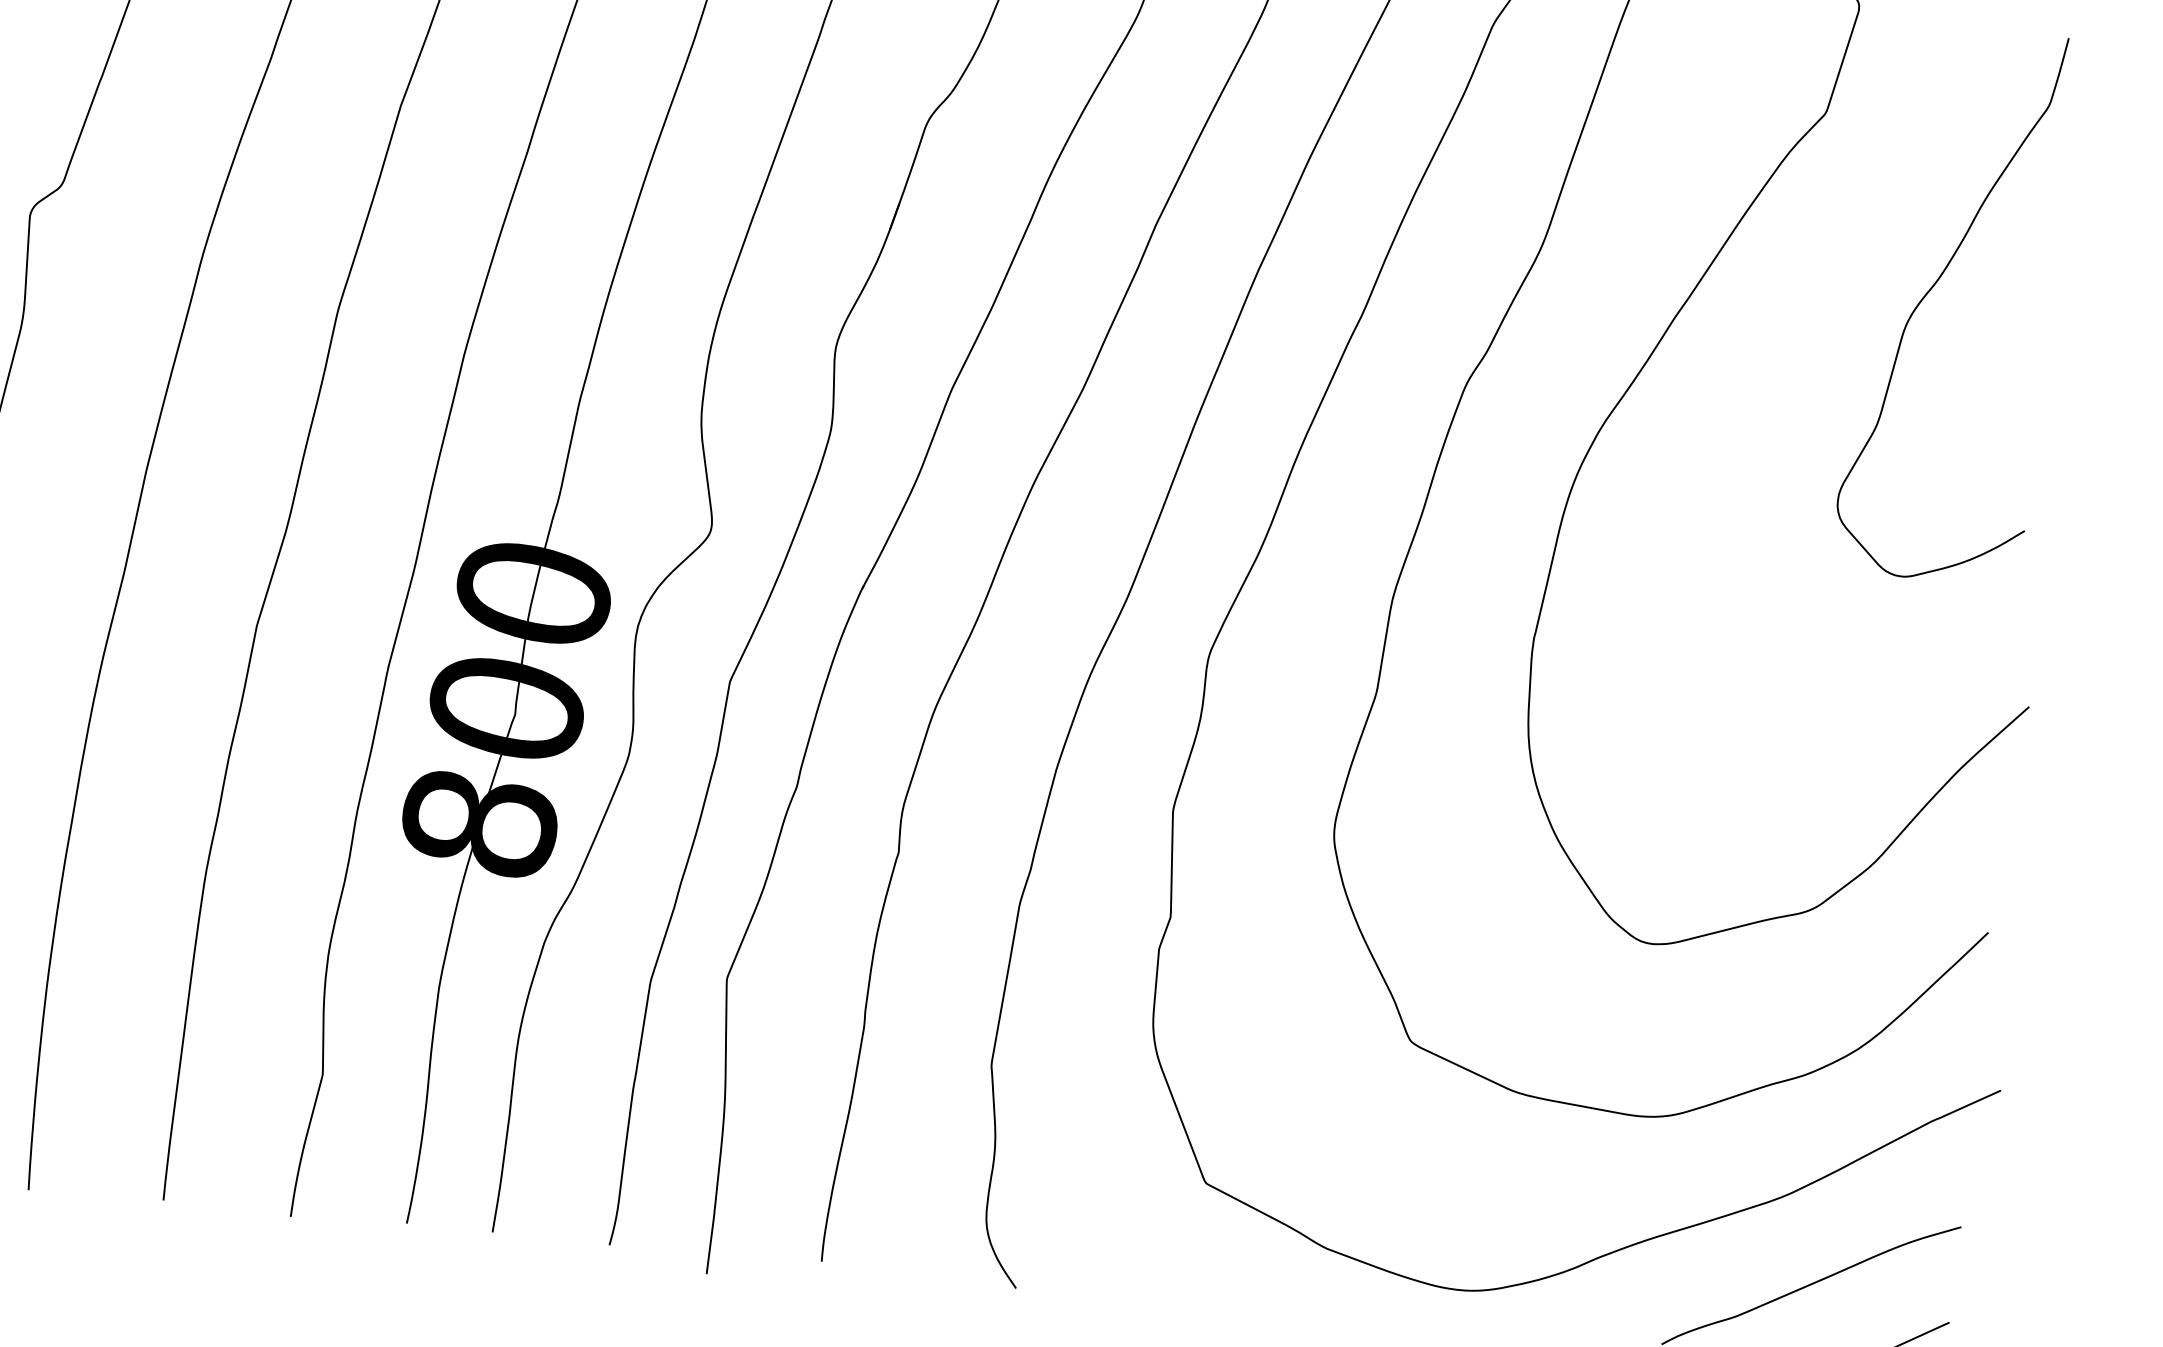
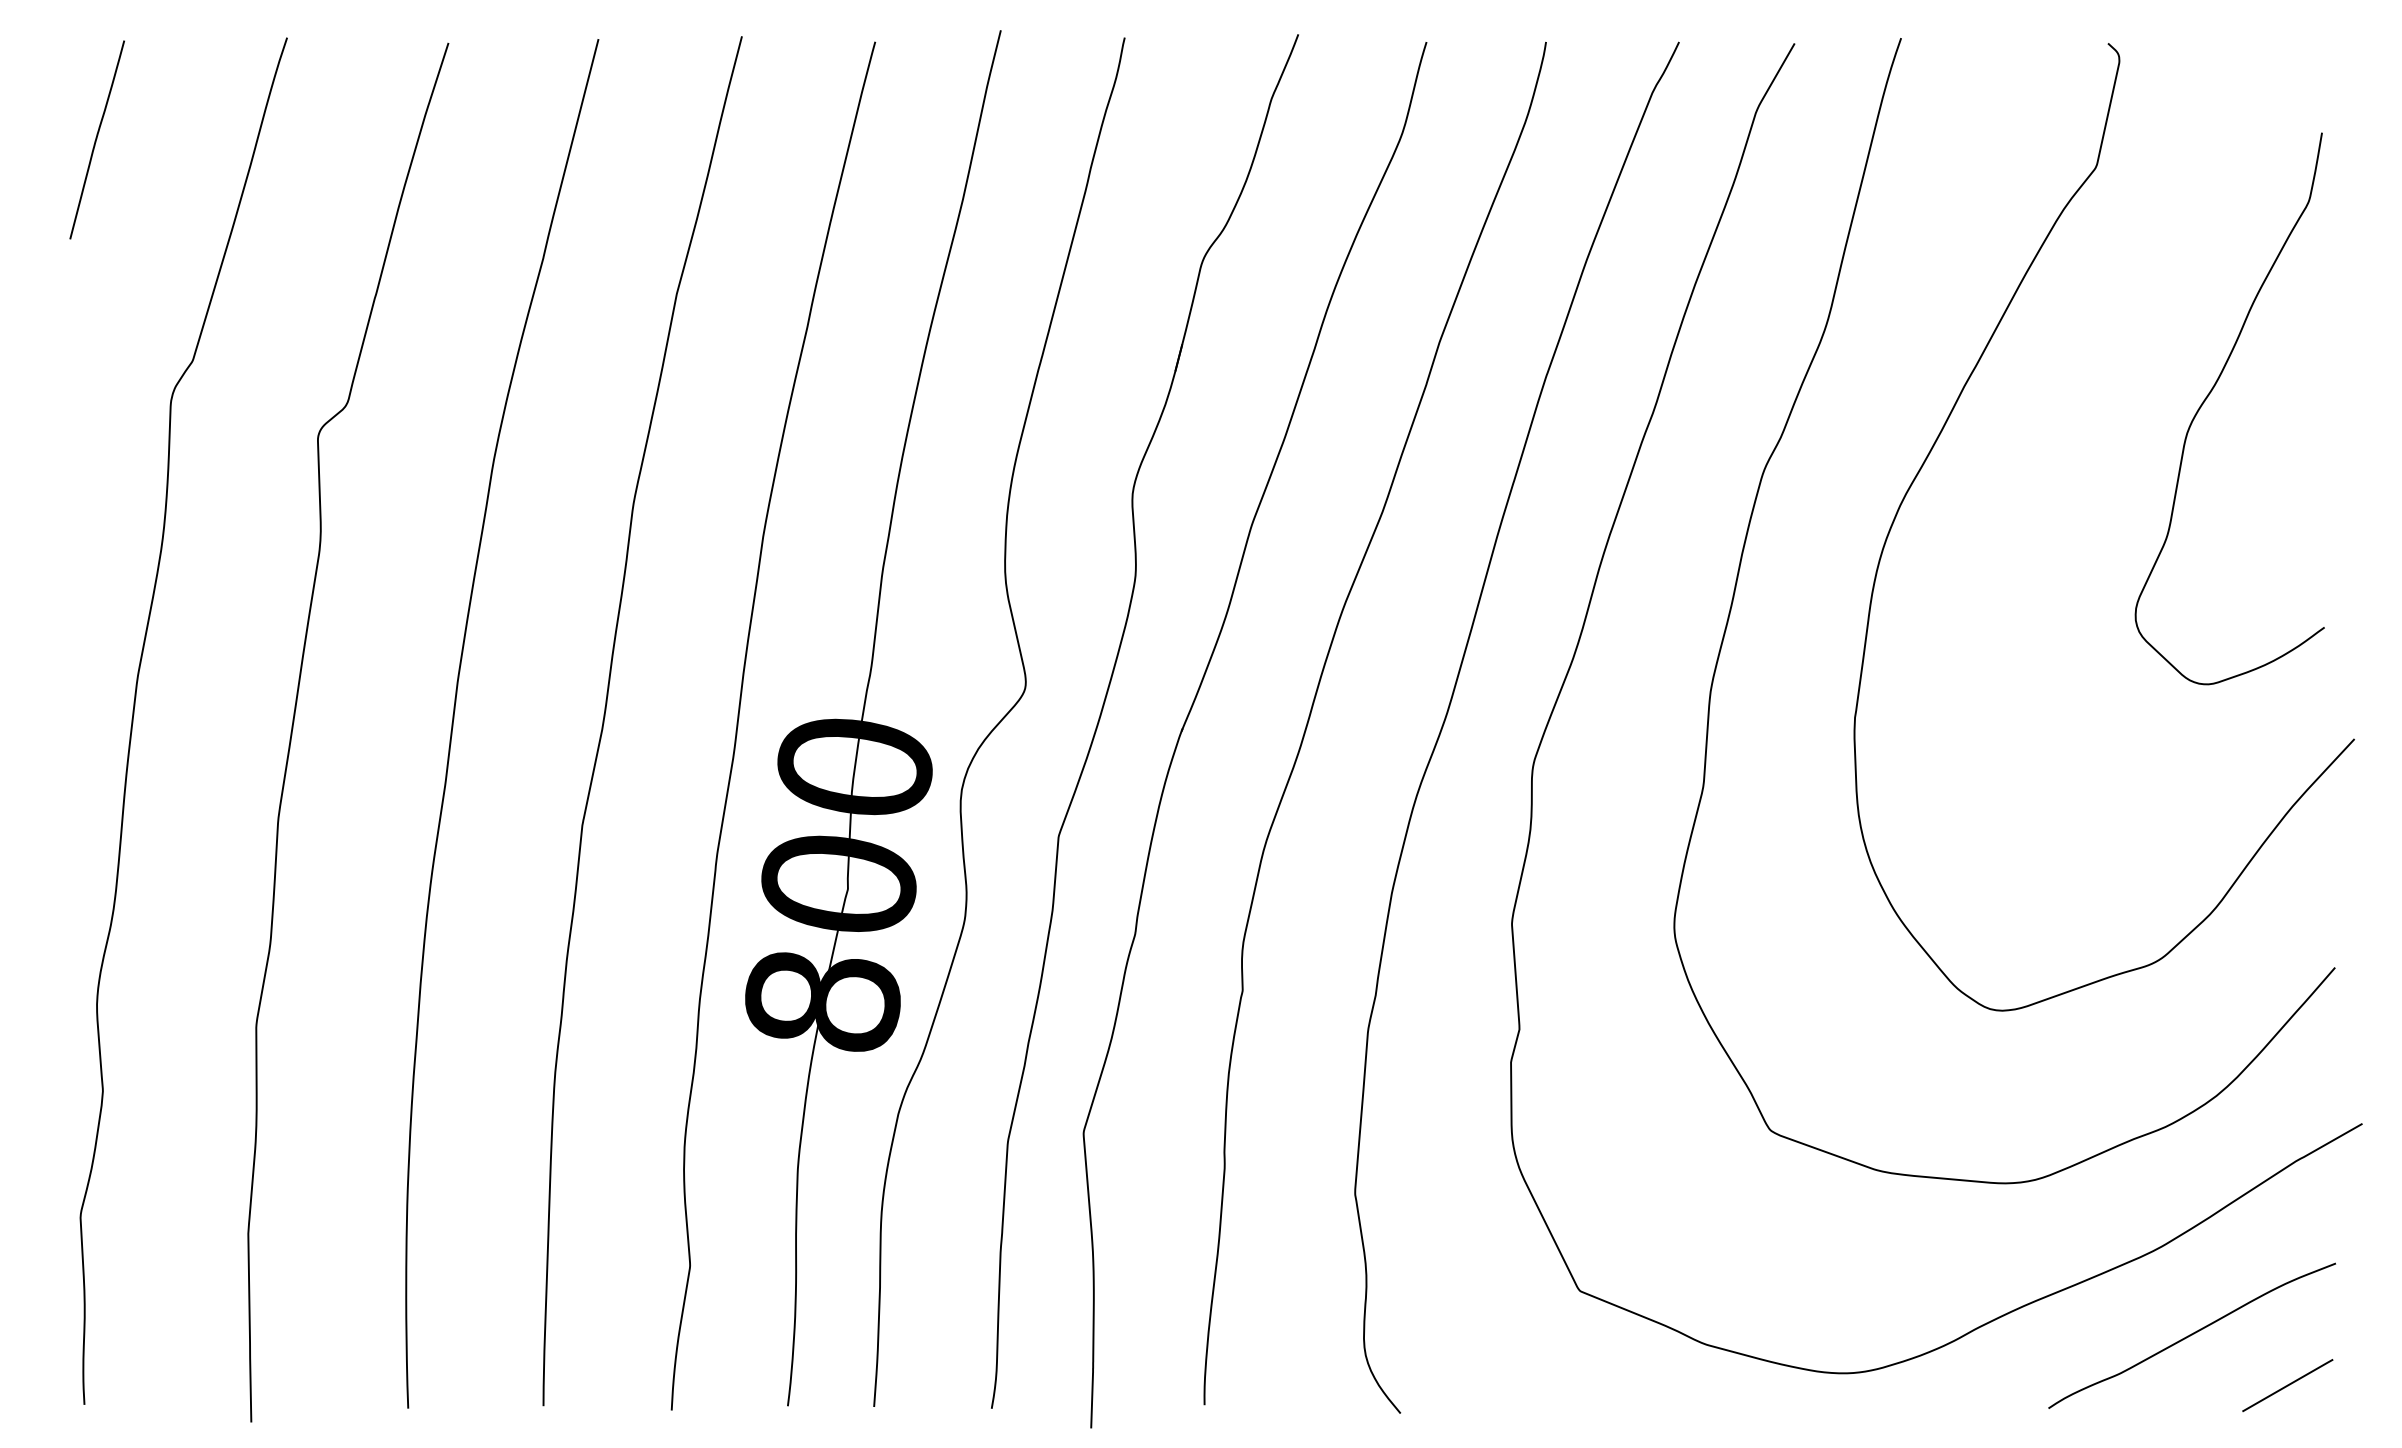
curve: (1932, 289) -> (2209, 395), moved

